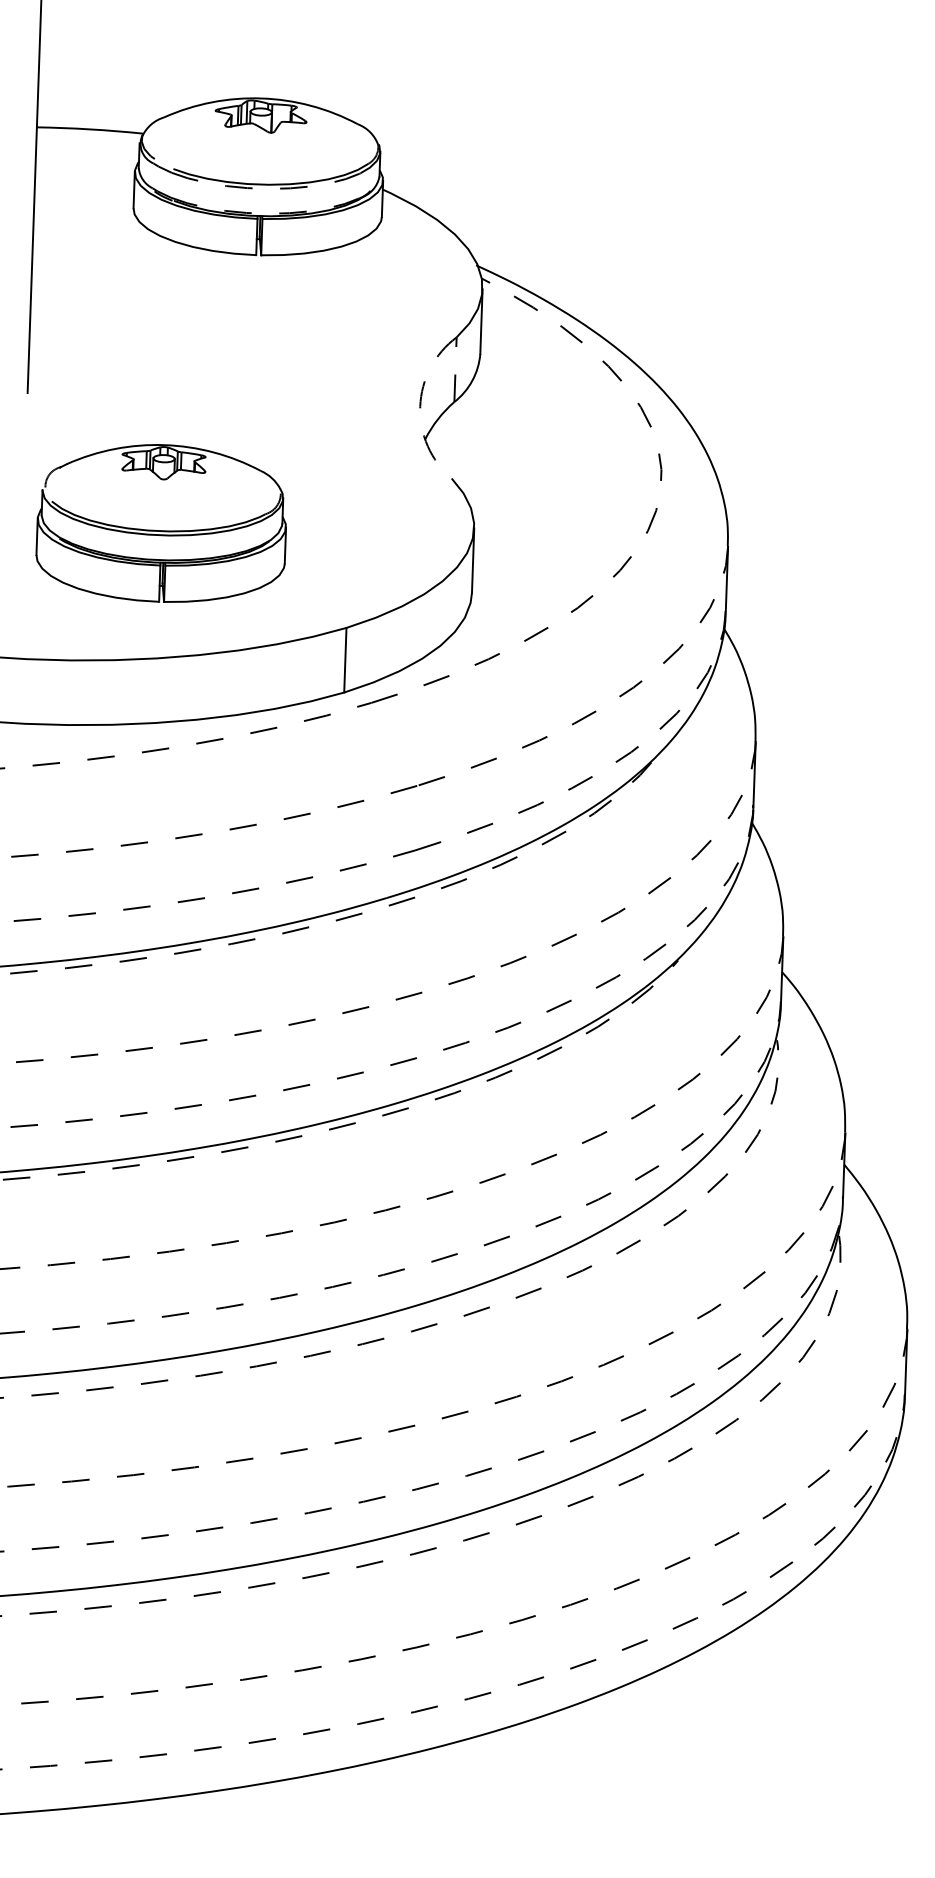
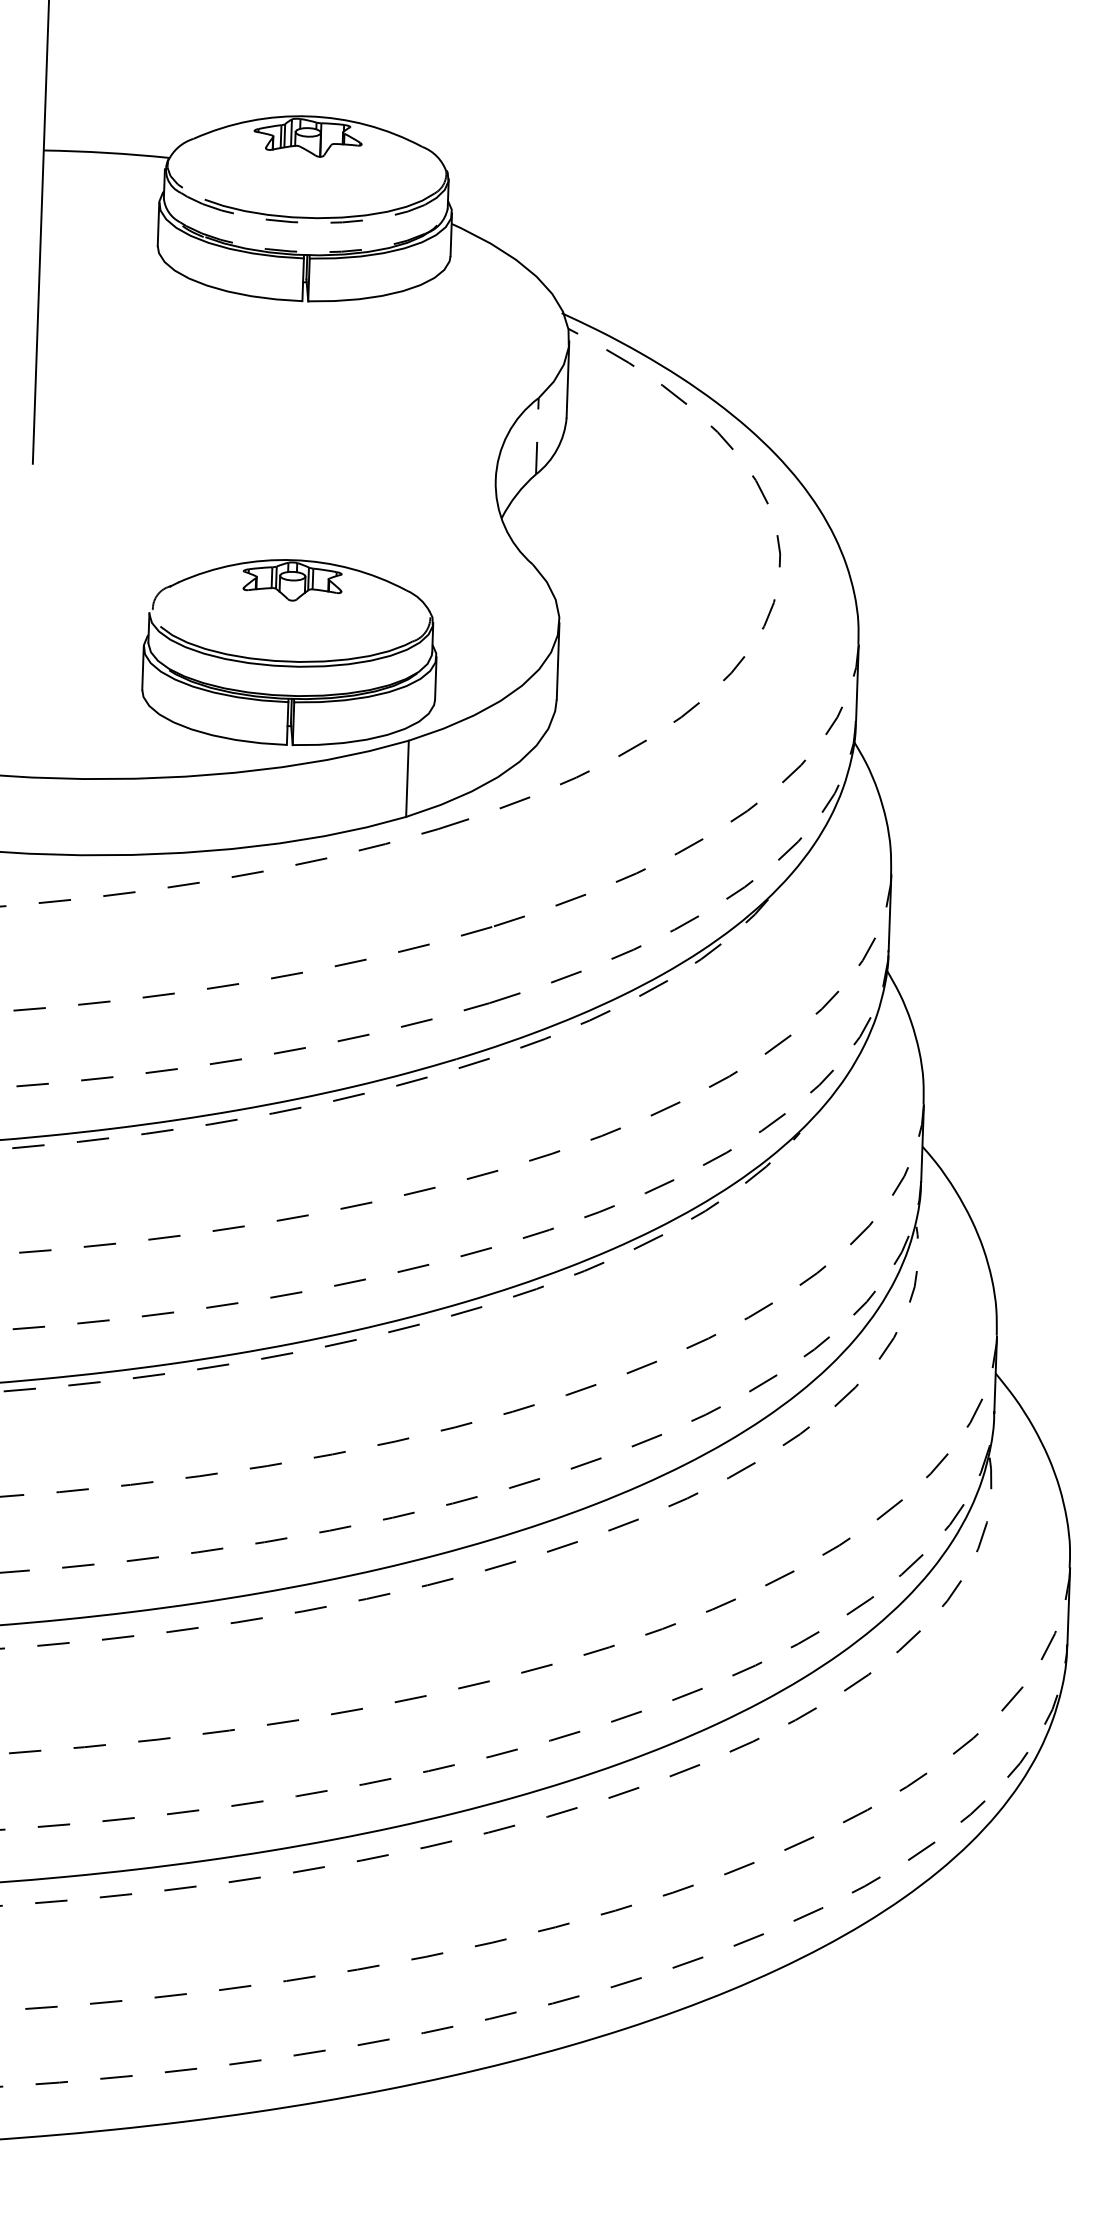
arc: (420, 406) -> (495, 479), dashed -> solid
part: (161, 530) -> (289, 660), moved

